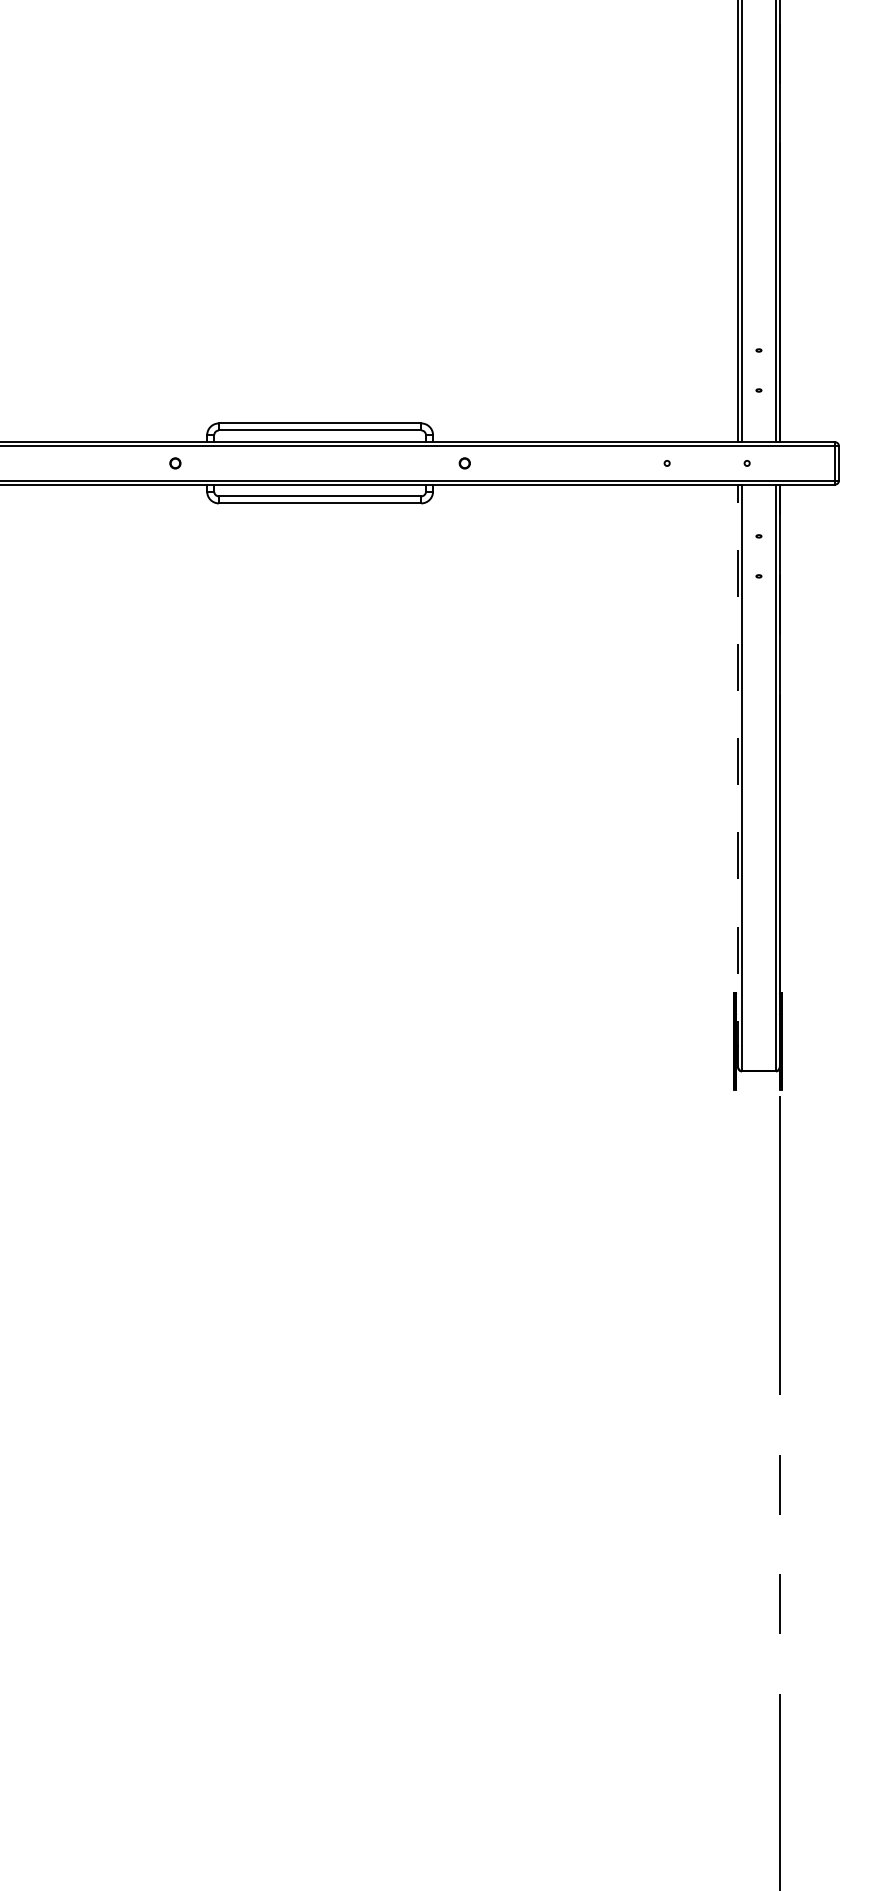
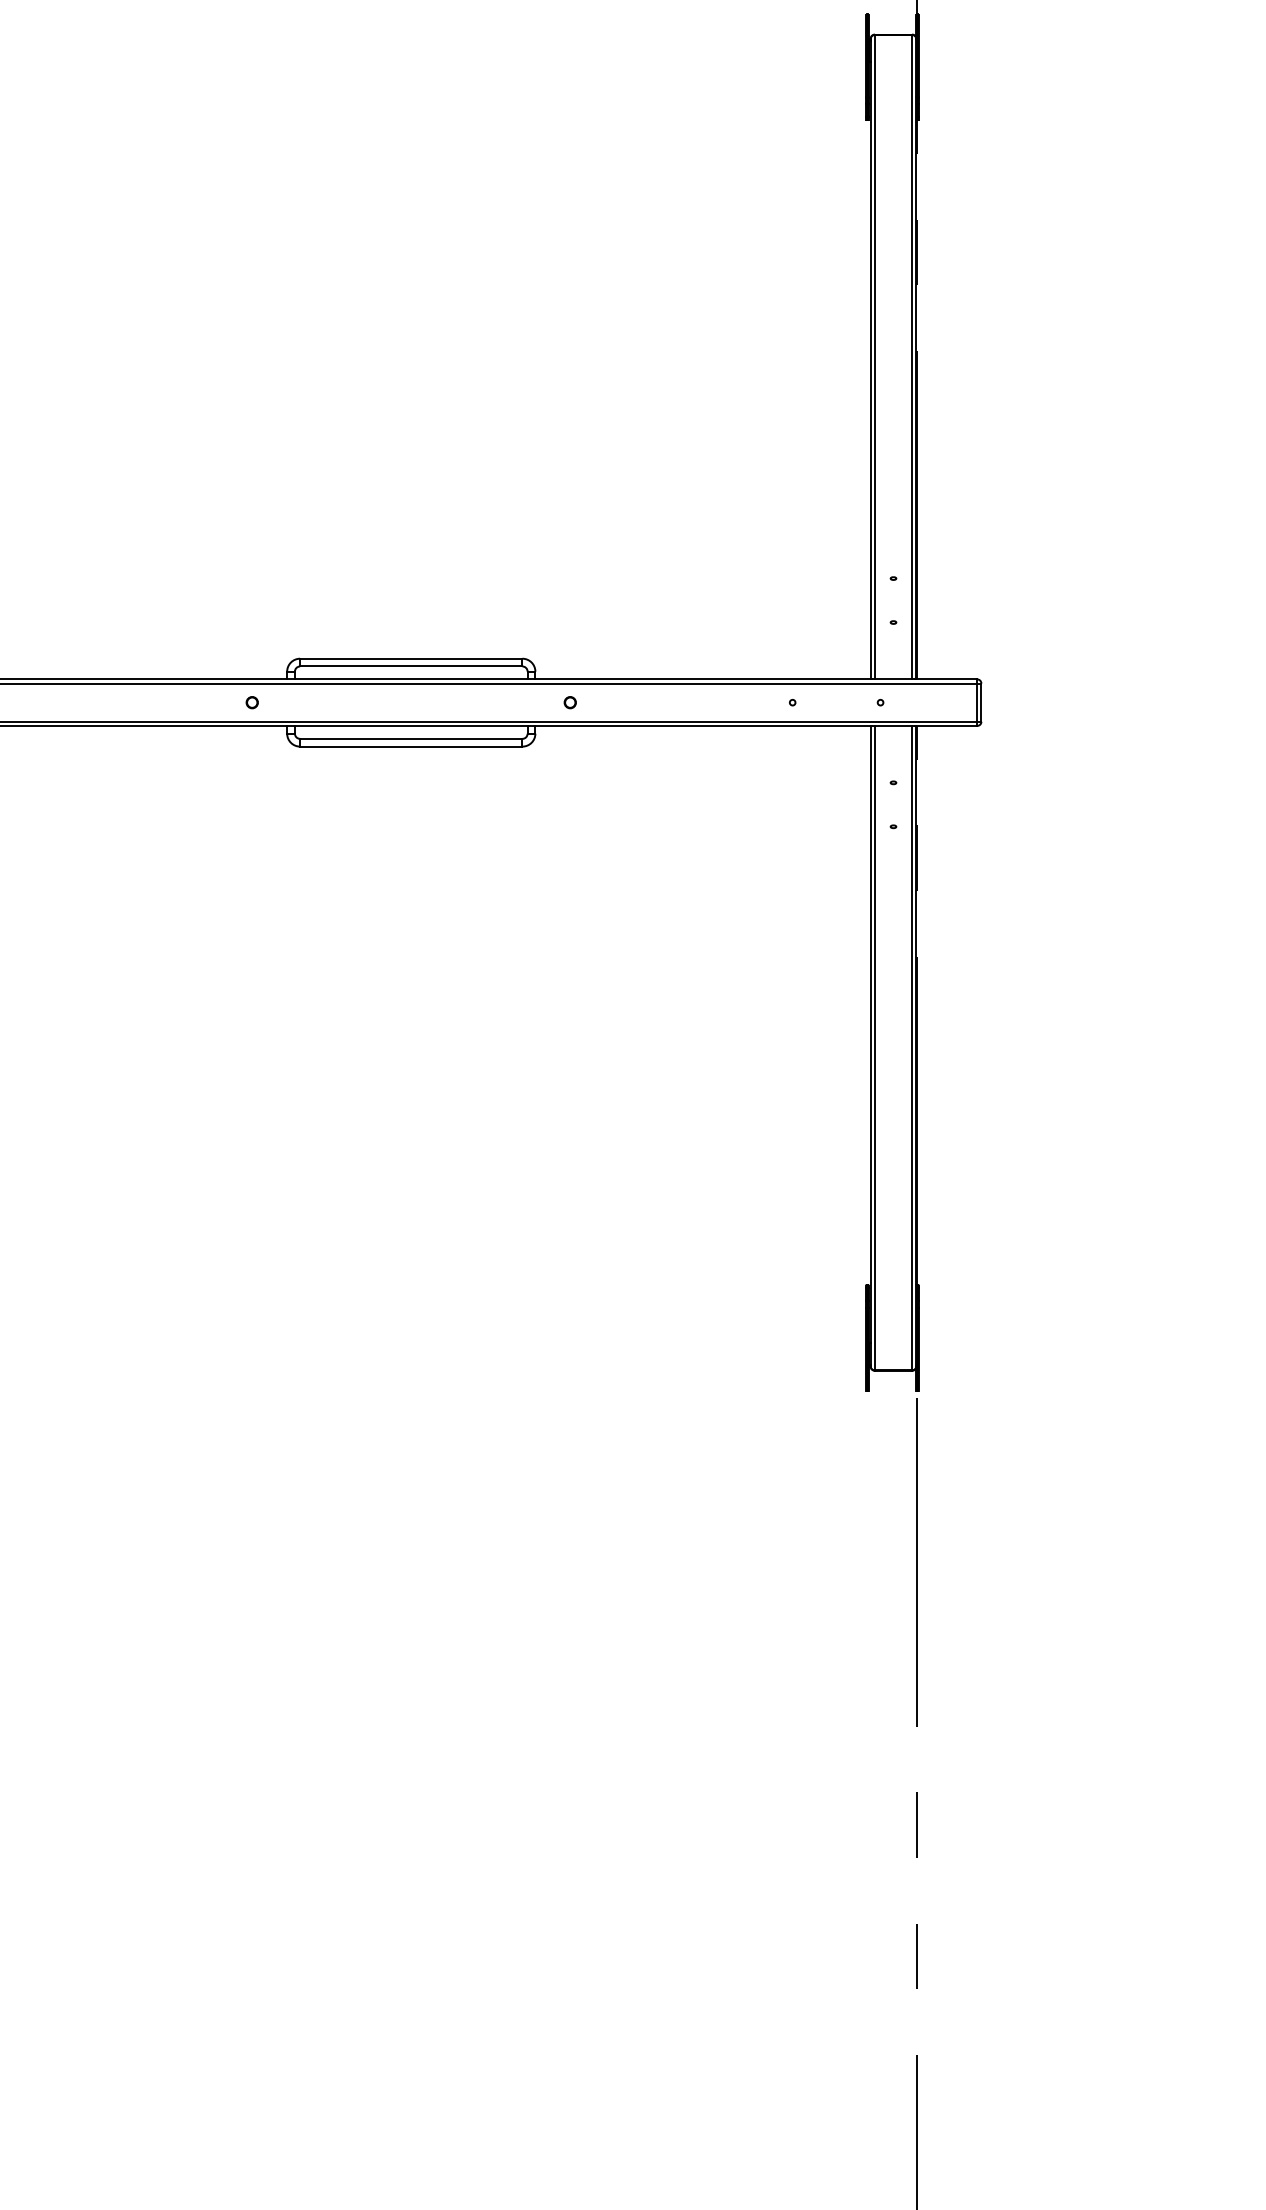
line: (738, 775) -> (870, 1045), dashed -> solid

